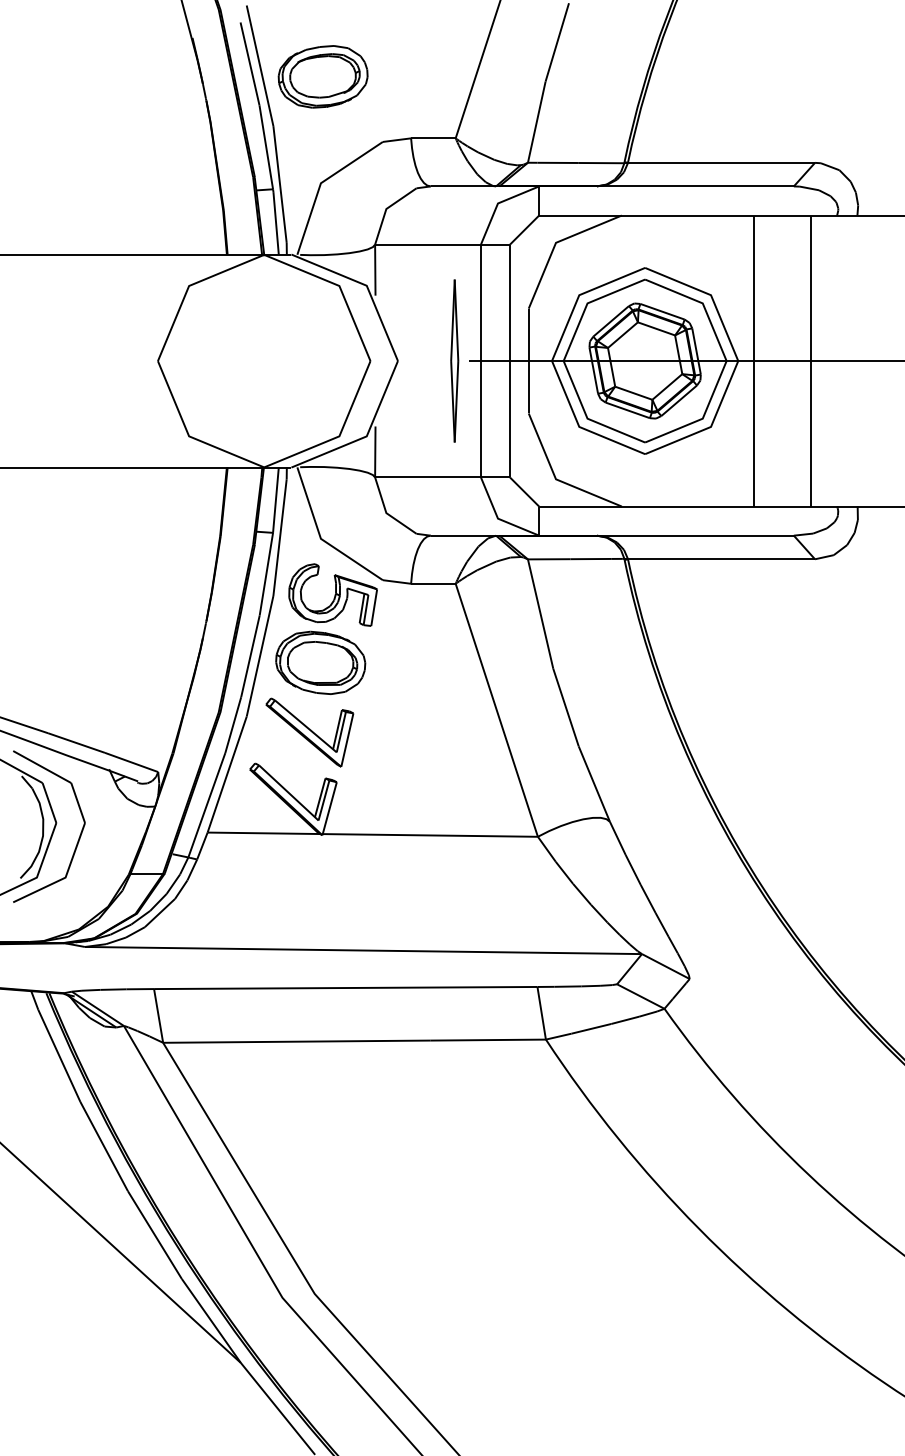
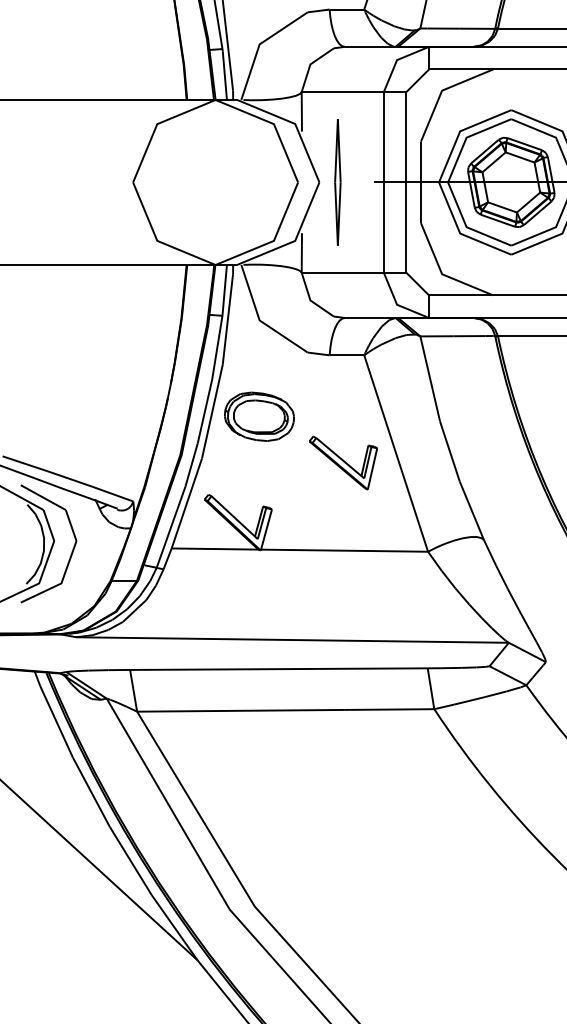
part: (454, 360) -> (337, 182), moved
part: (332, 594) -> (268, 363), removed
part: (309, 732) -> (343, 463), moved

